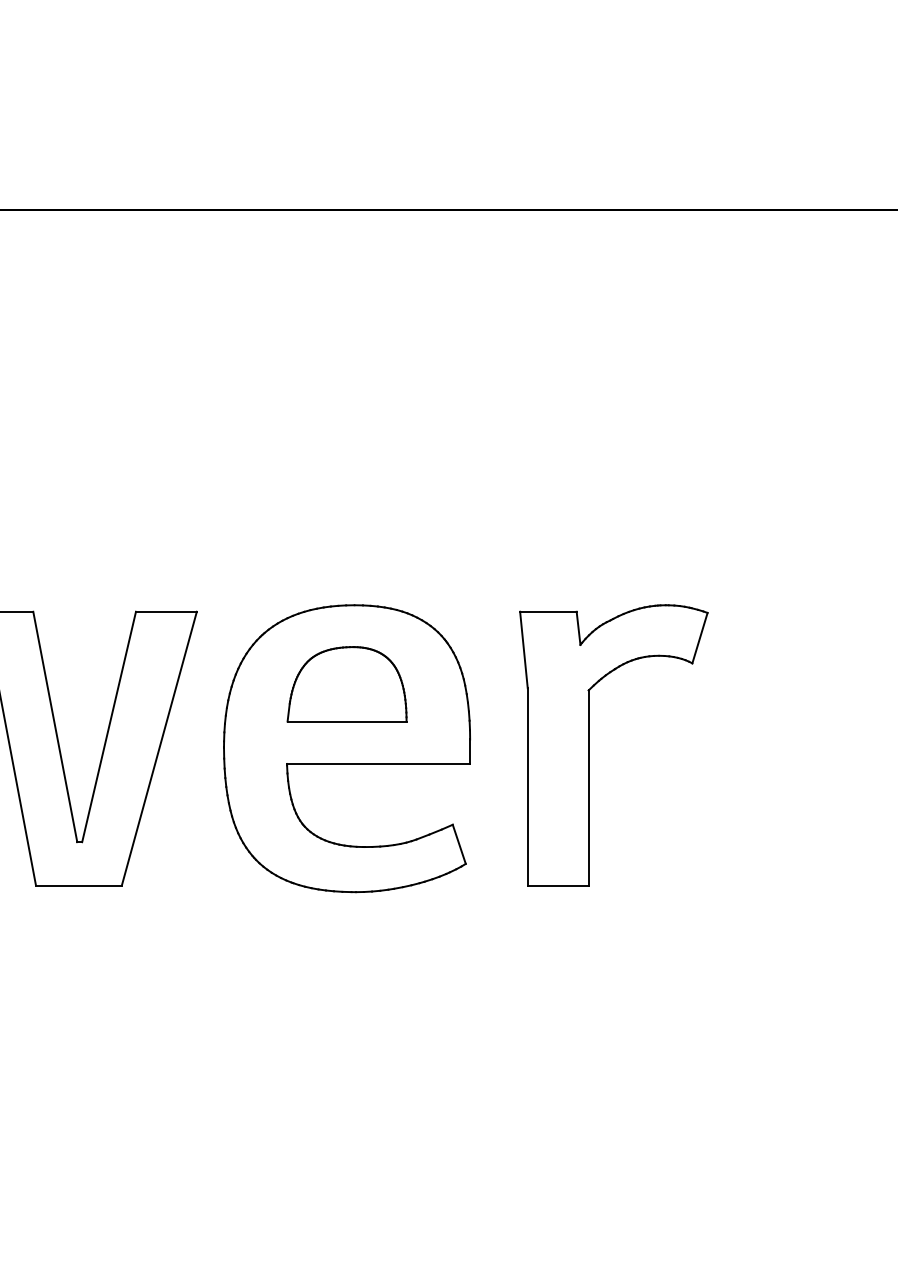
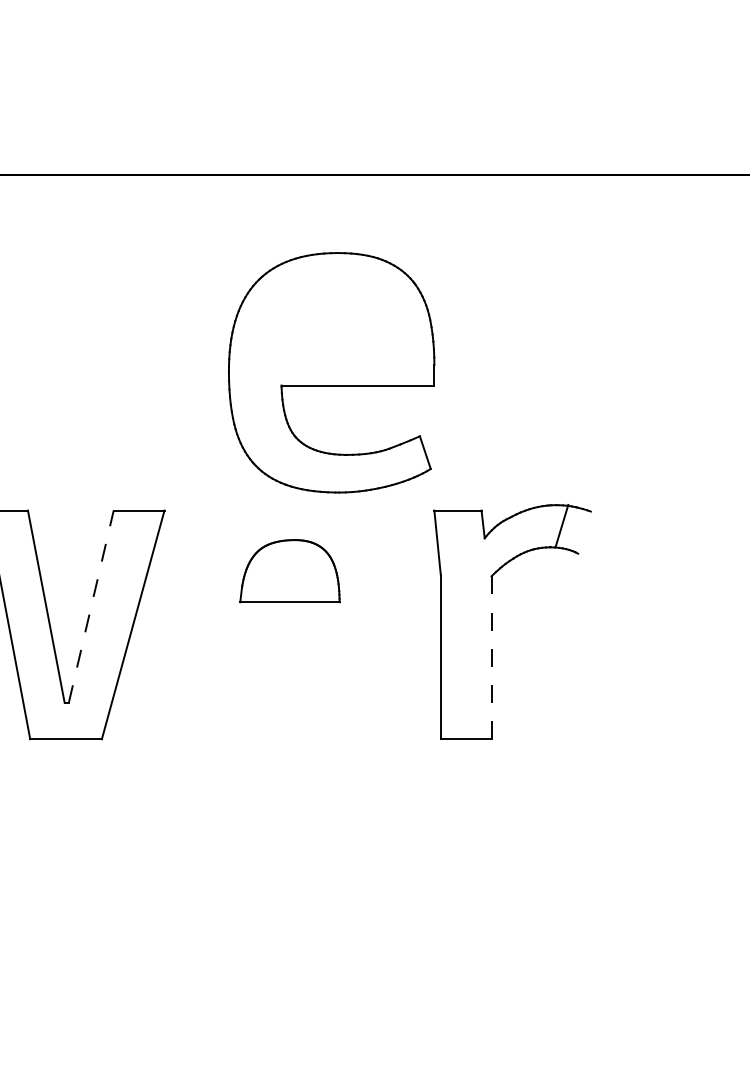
line: (699, 637) -> (561, 525), moved
line: (109, 726) -> (91, 606), solid -> dashed
part: (346, 748) -> (331, 372), moved
line: (588, 788) -> (491, 658), solid -> dashed

